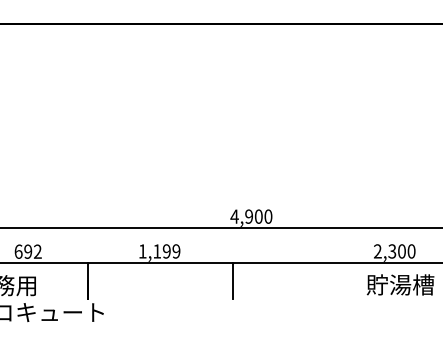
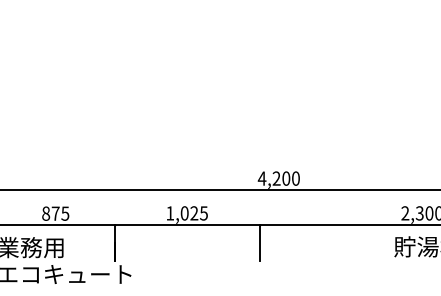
text: (249, 216) -> (277, 178), 4,900 -> 4,200
text: (27, 251) -> (55, 213), 692 -> 875
text: (166, 251) -> (194, 213), 1,199 -> 1,025

